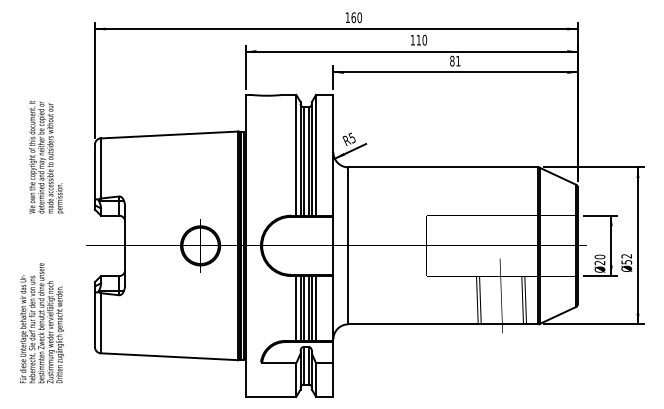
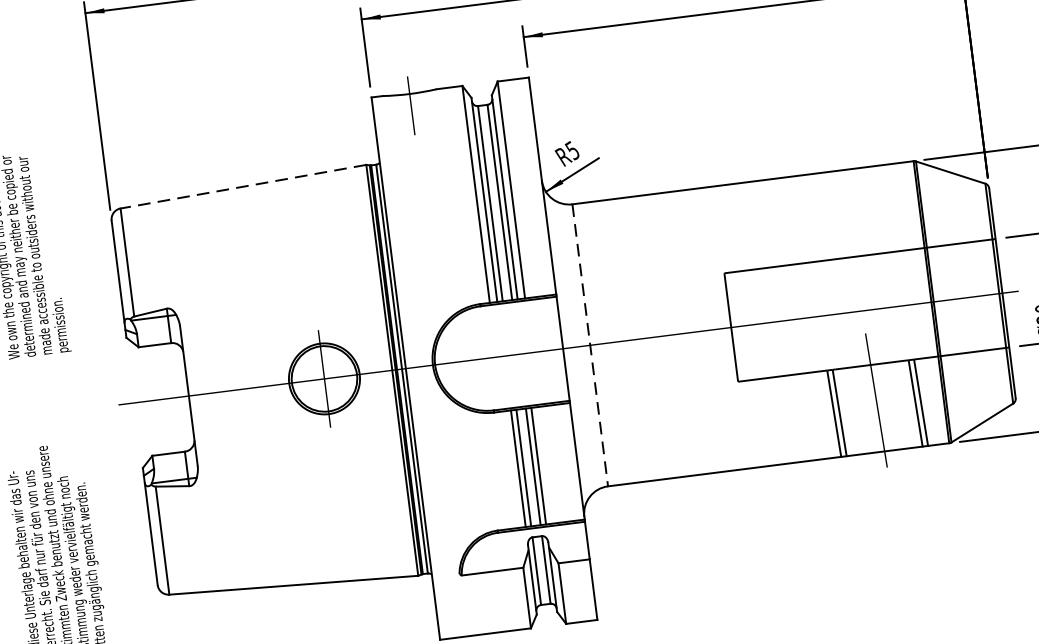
line: (169, 135) -> (243, 187), solid -> dashed
line: (348, 246) -> (590, 346), solid -> dashed
line: (296, 308) -> (511, 469), removed
line: (316, 308) -> (547, 465), removed

